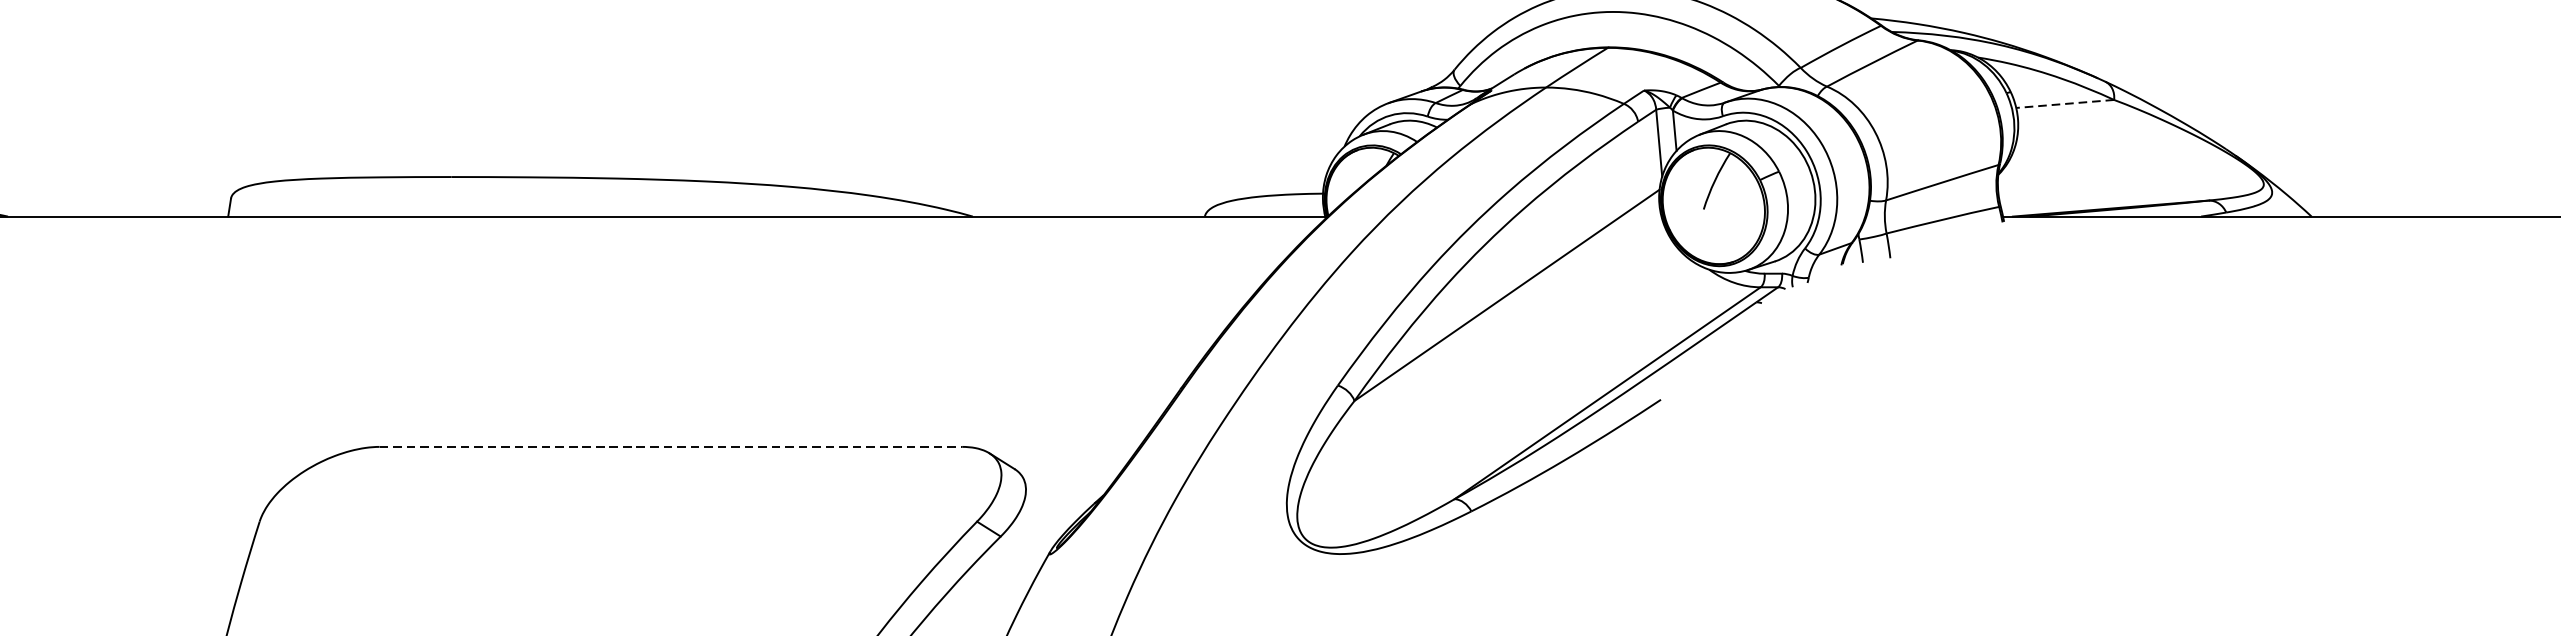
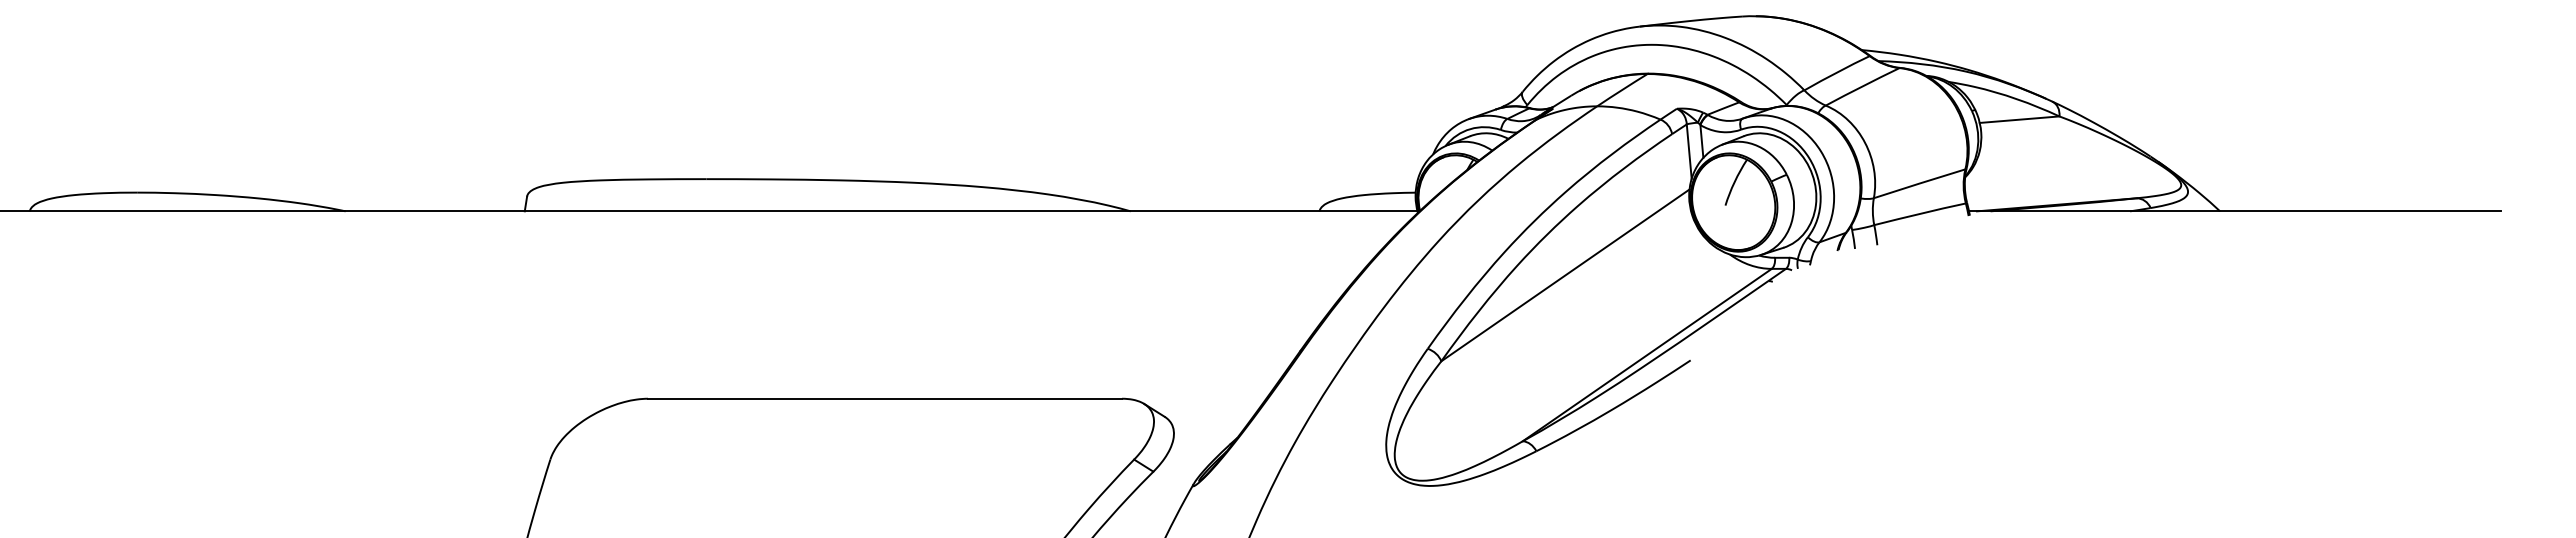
line: (2065, 103) -> (2019, 119), dashed -> solid
line: (671, 446) -> (885, 398), dashed -> solid

